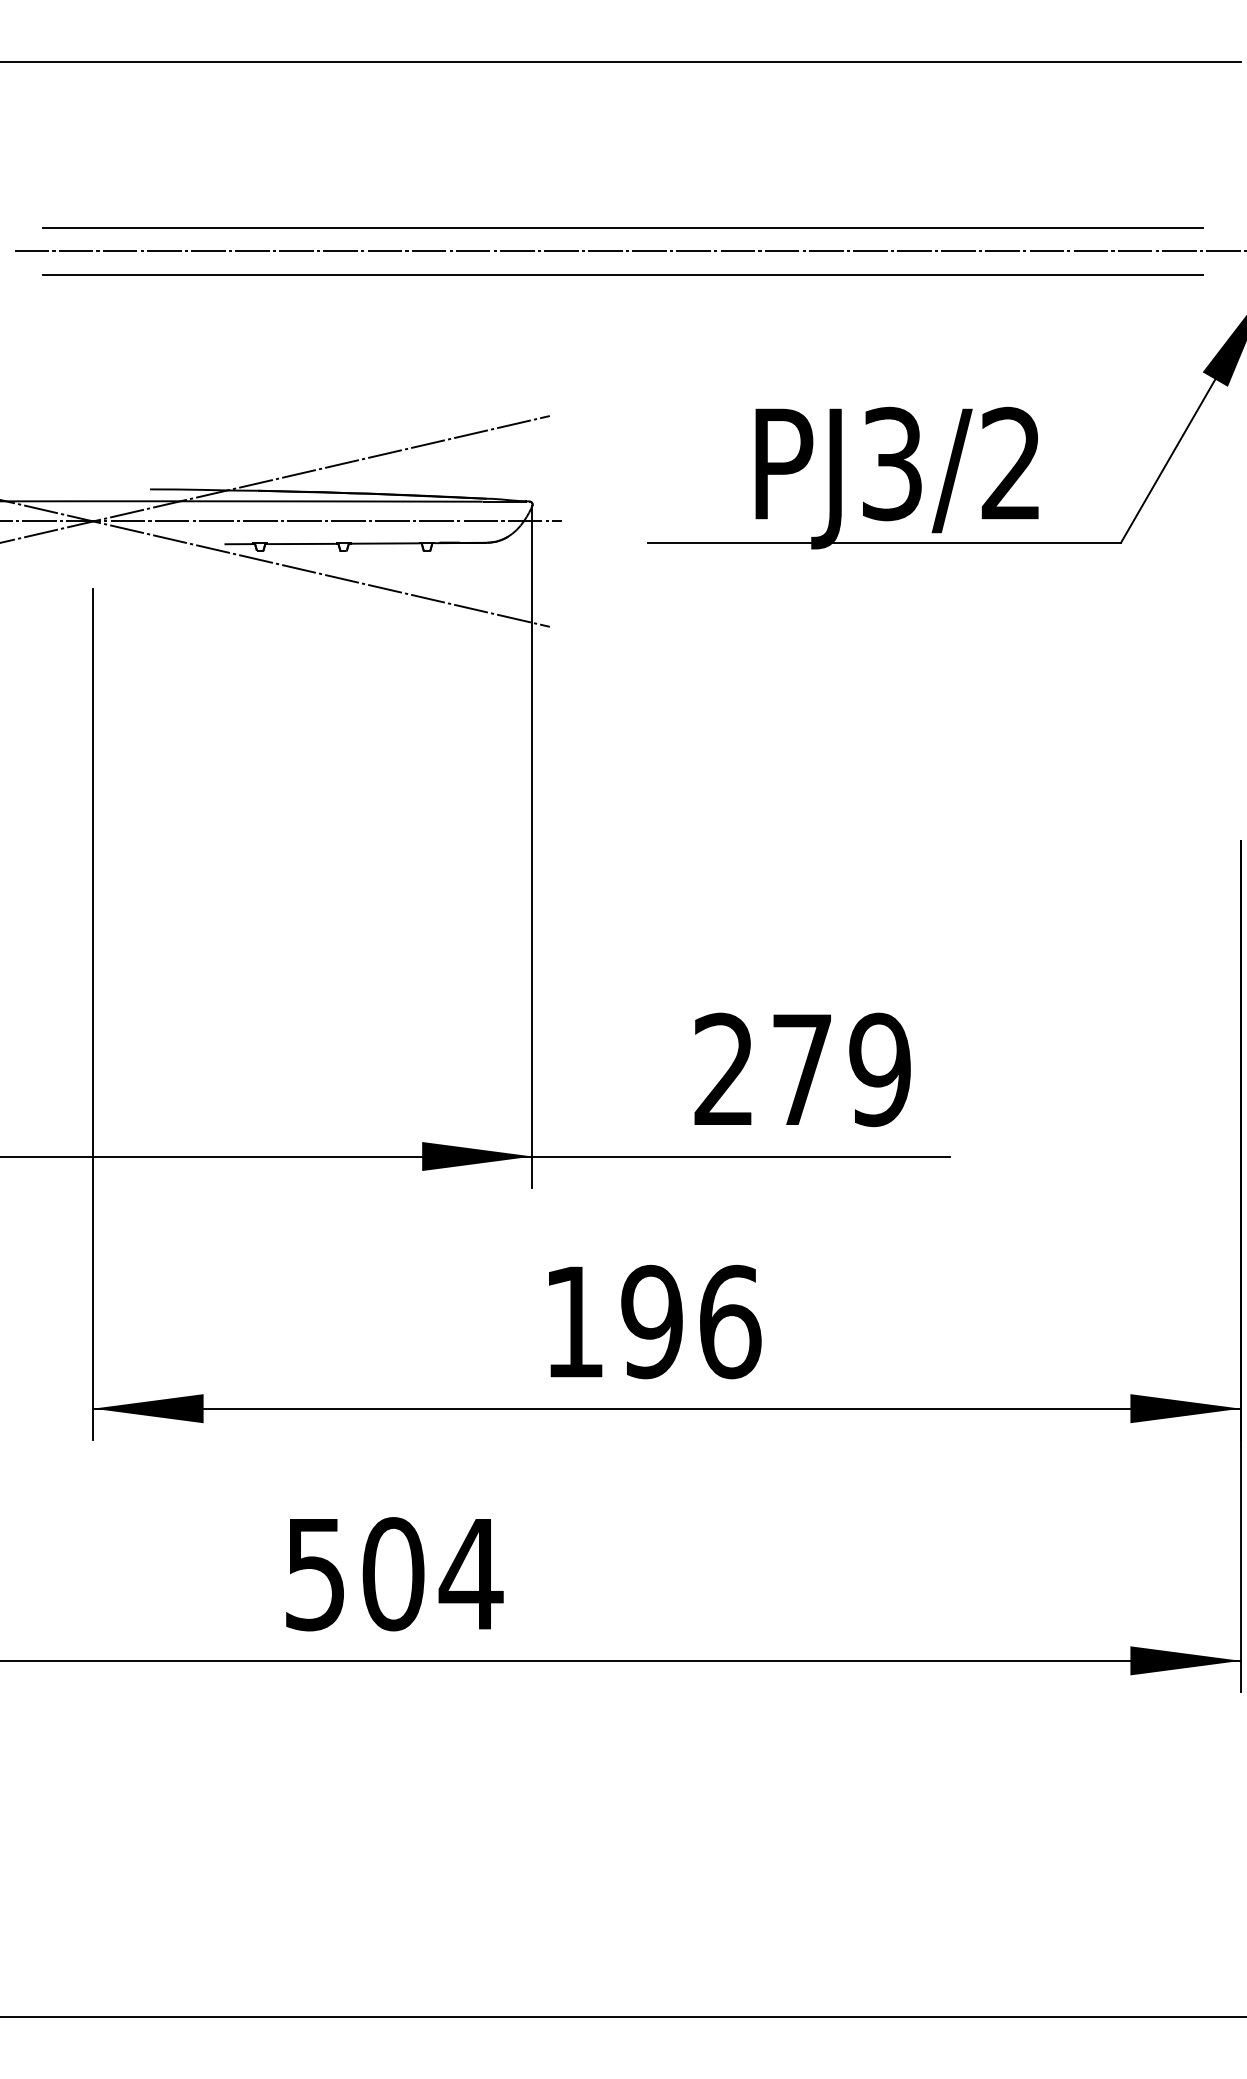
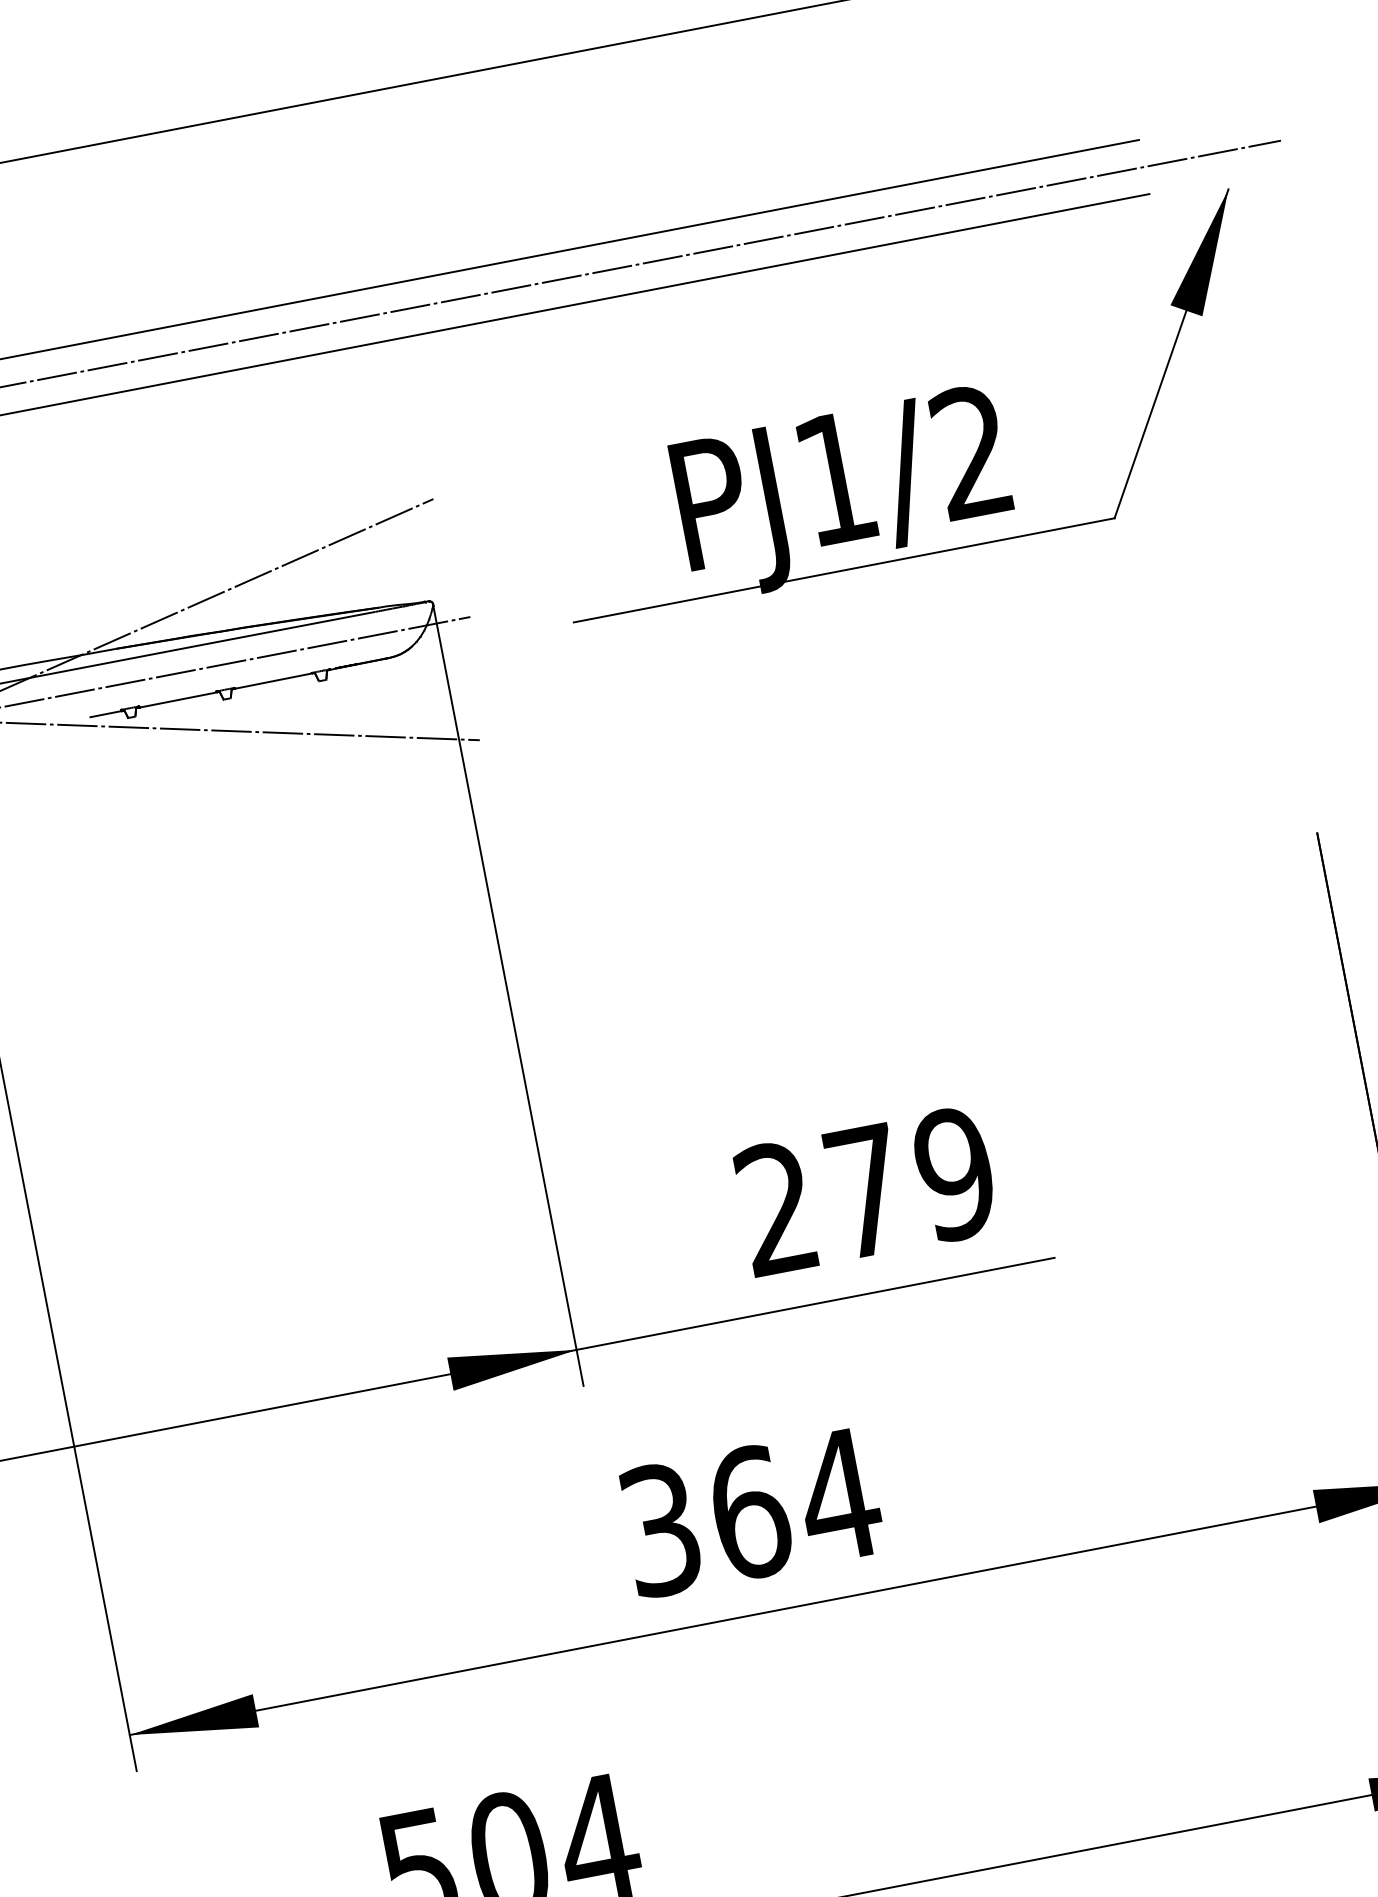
text: (892, 463) -> (835, 477), PJ3/2 -> PJ1/2
text: (653, 1321) -> (751, 1511), 196 -> 364

